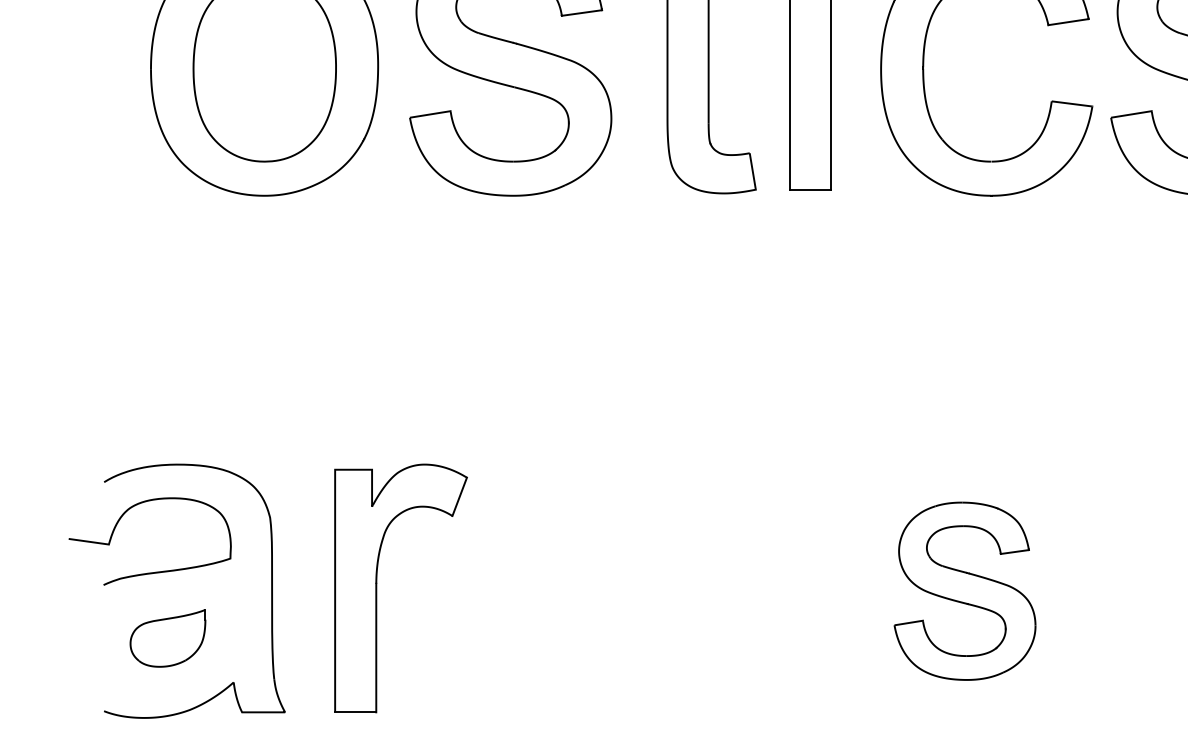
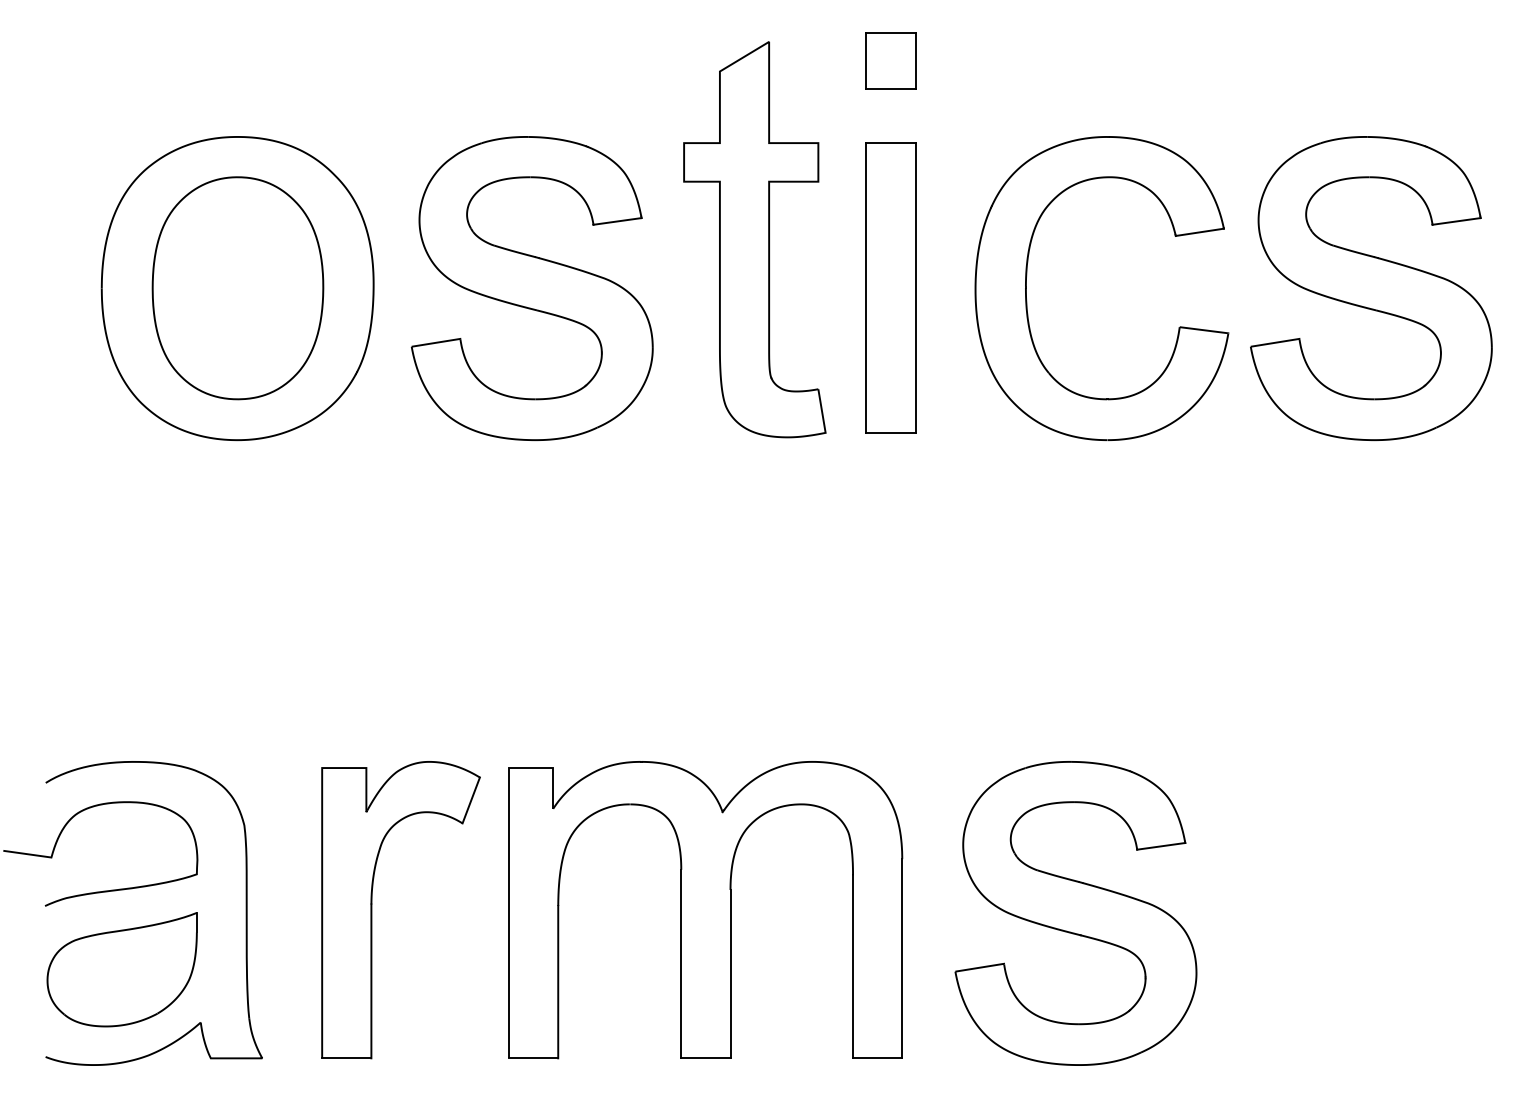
part: (655, 588) -> (705, 910), added
part: (964, 591) -> (1075, 913), size x1.43
part: (167, 638) -> (121, 969), size x1.67

